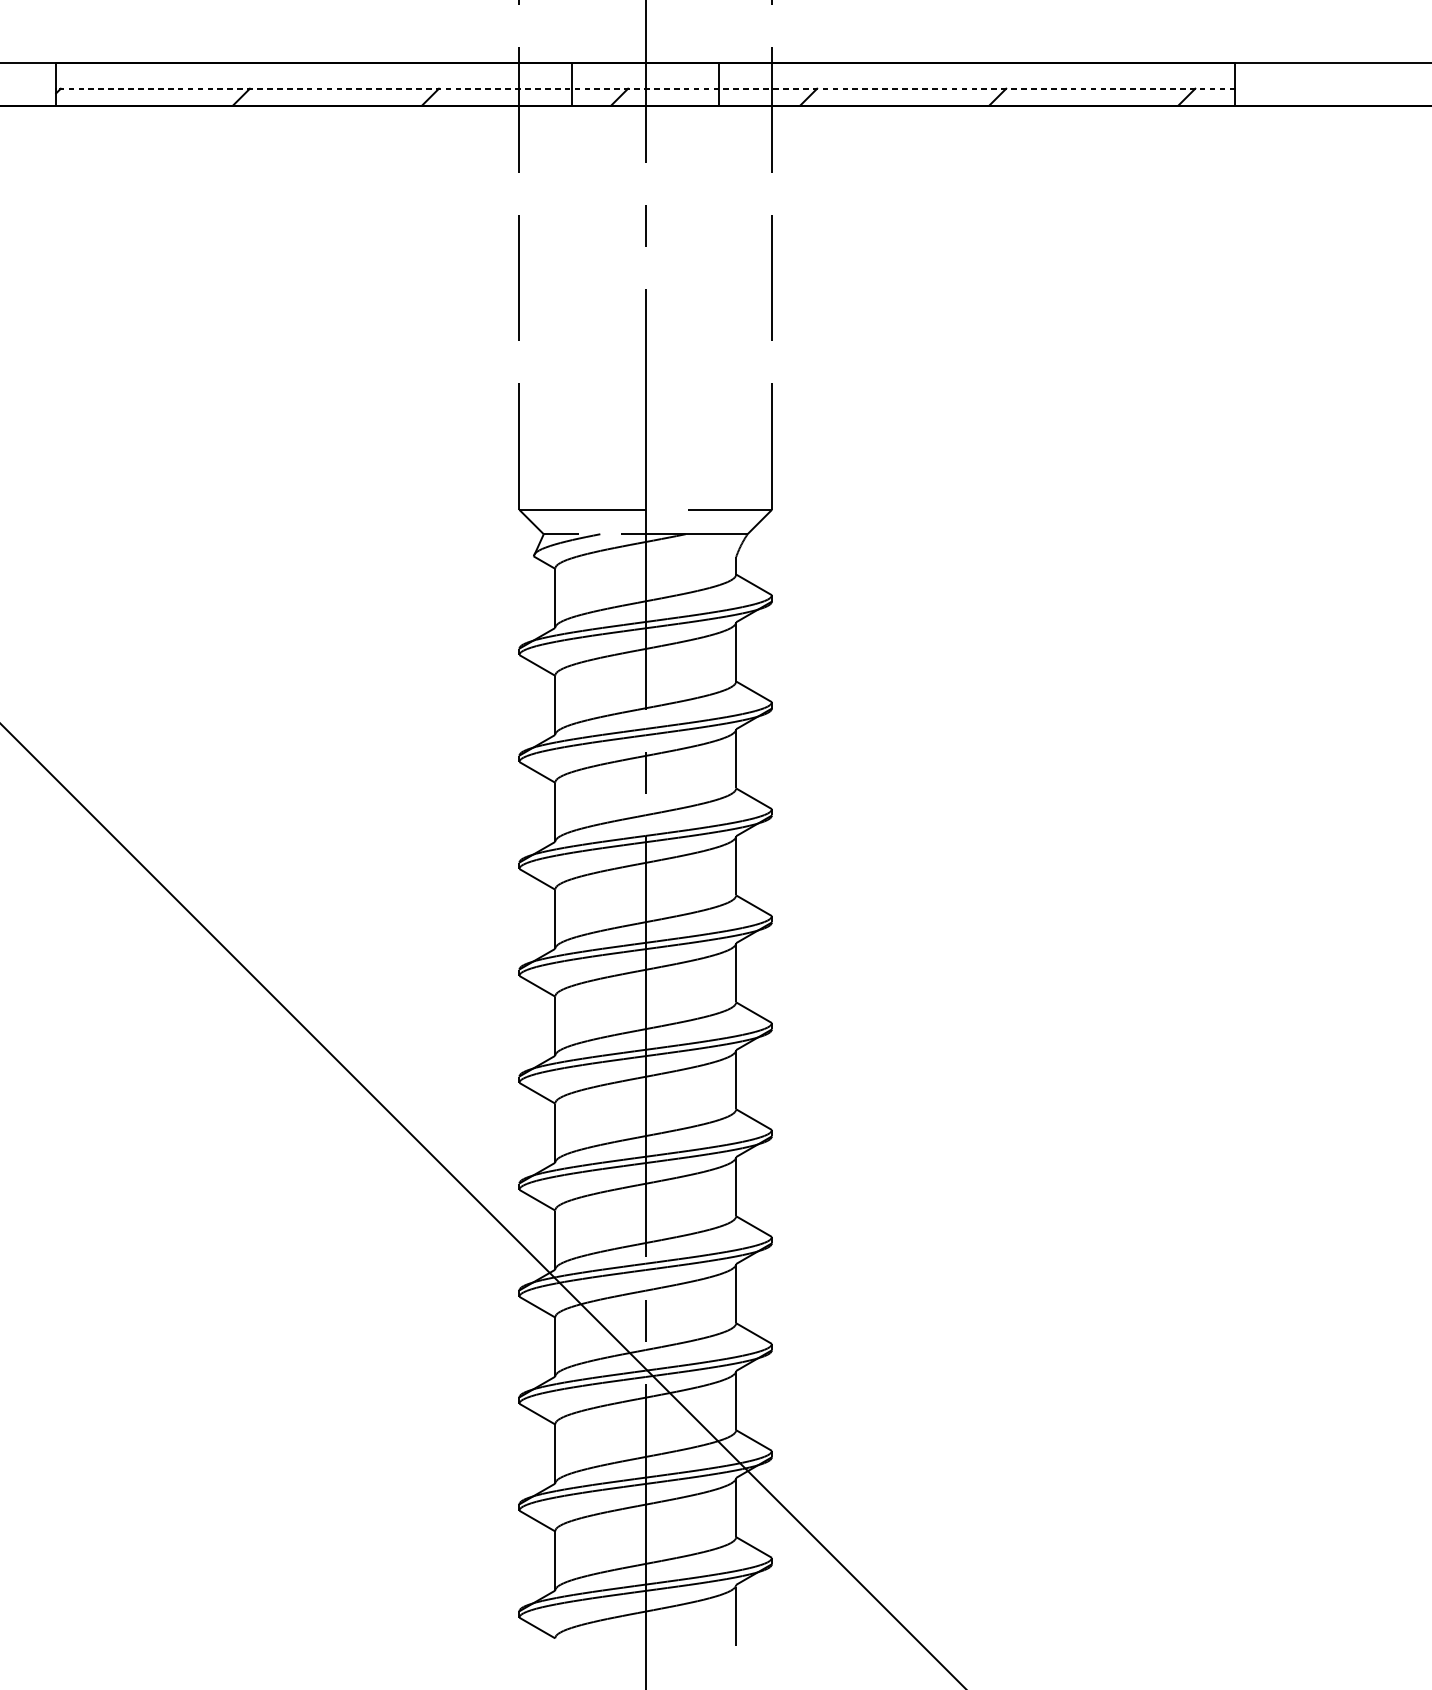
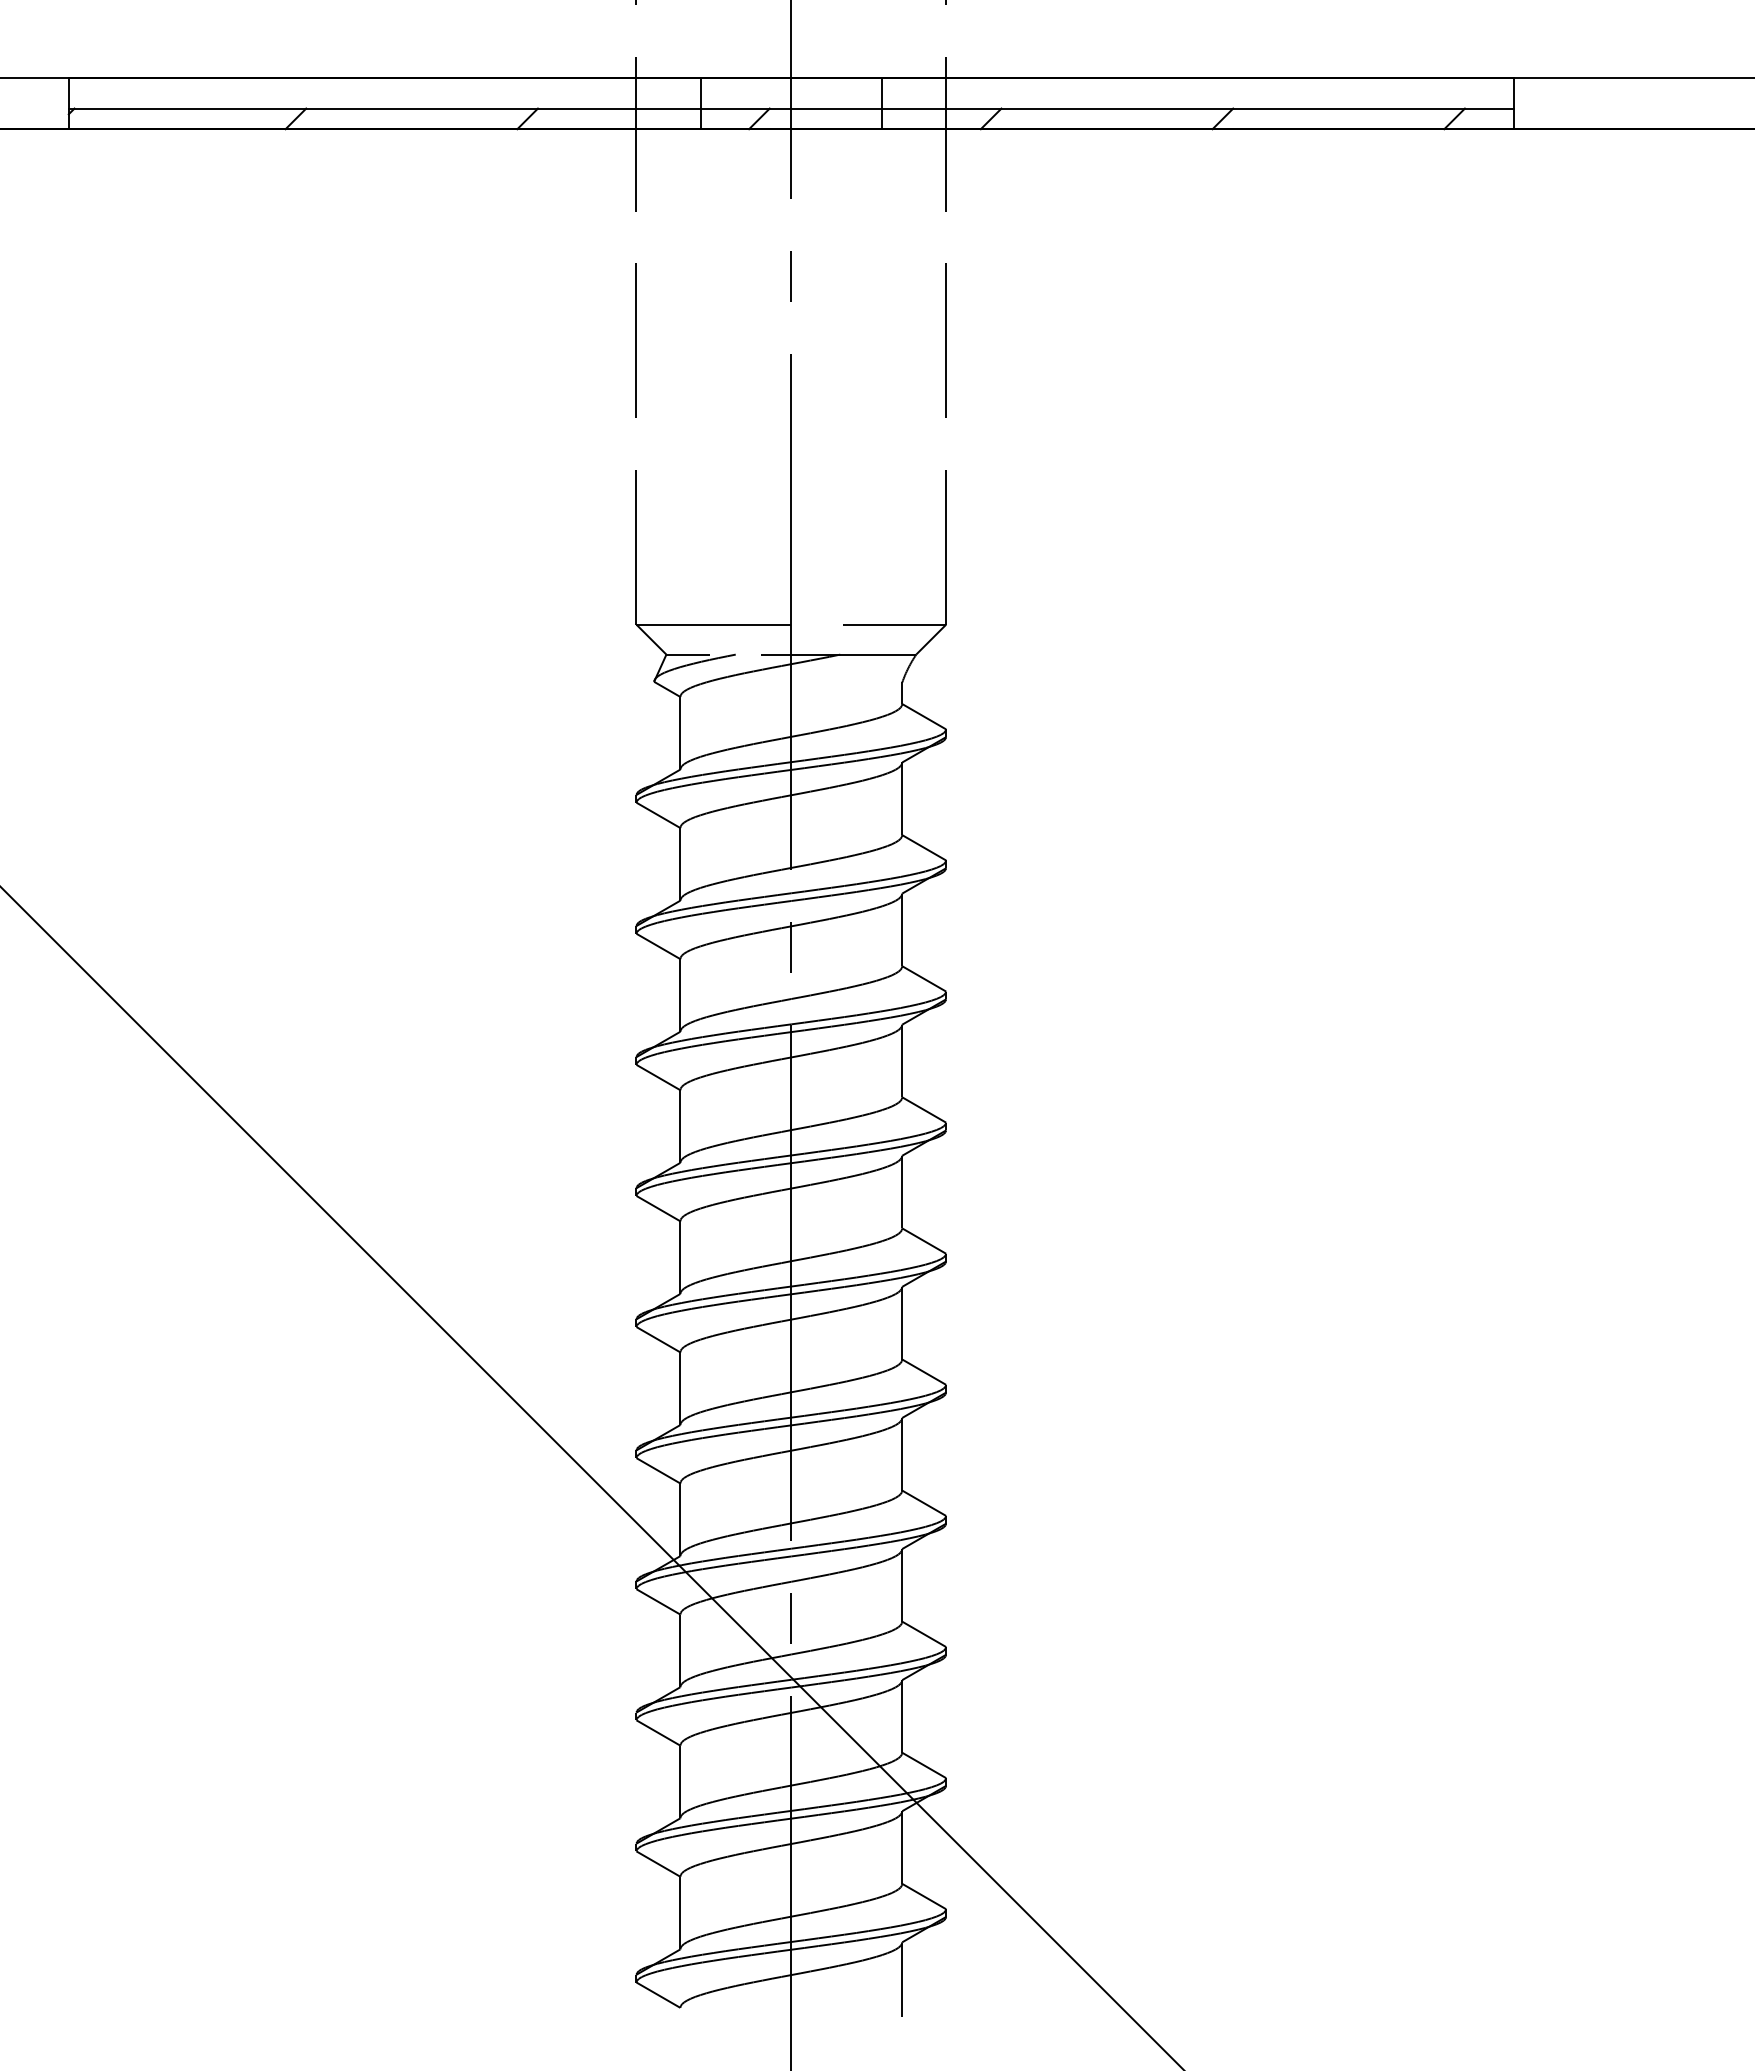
line: (645, 88) -> (791, 108), dashed -> solid

